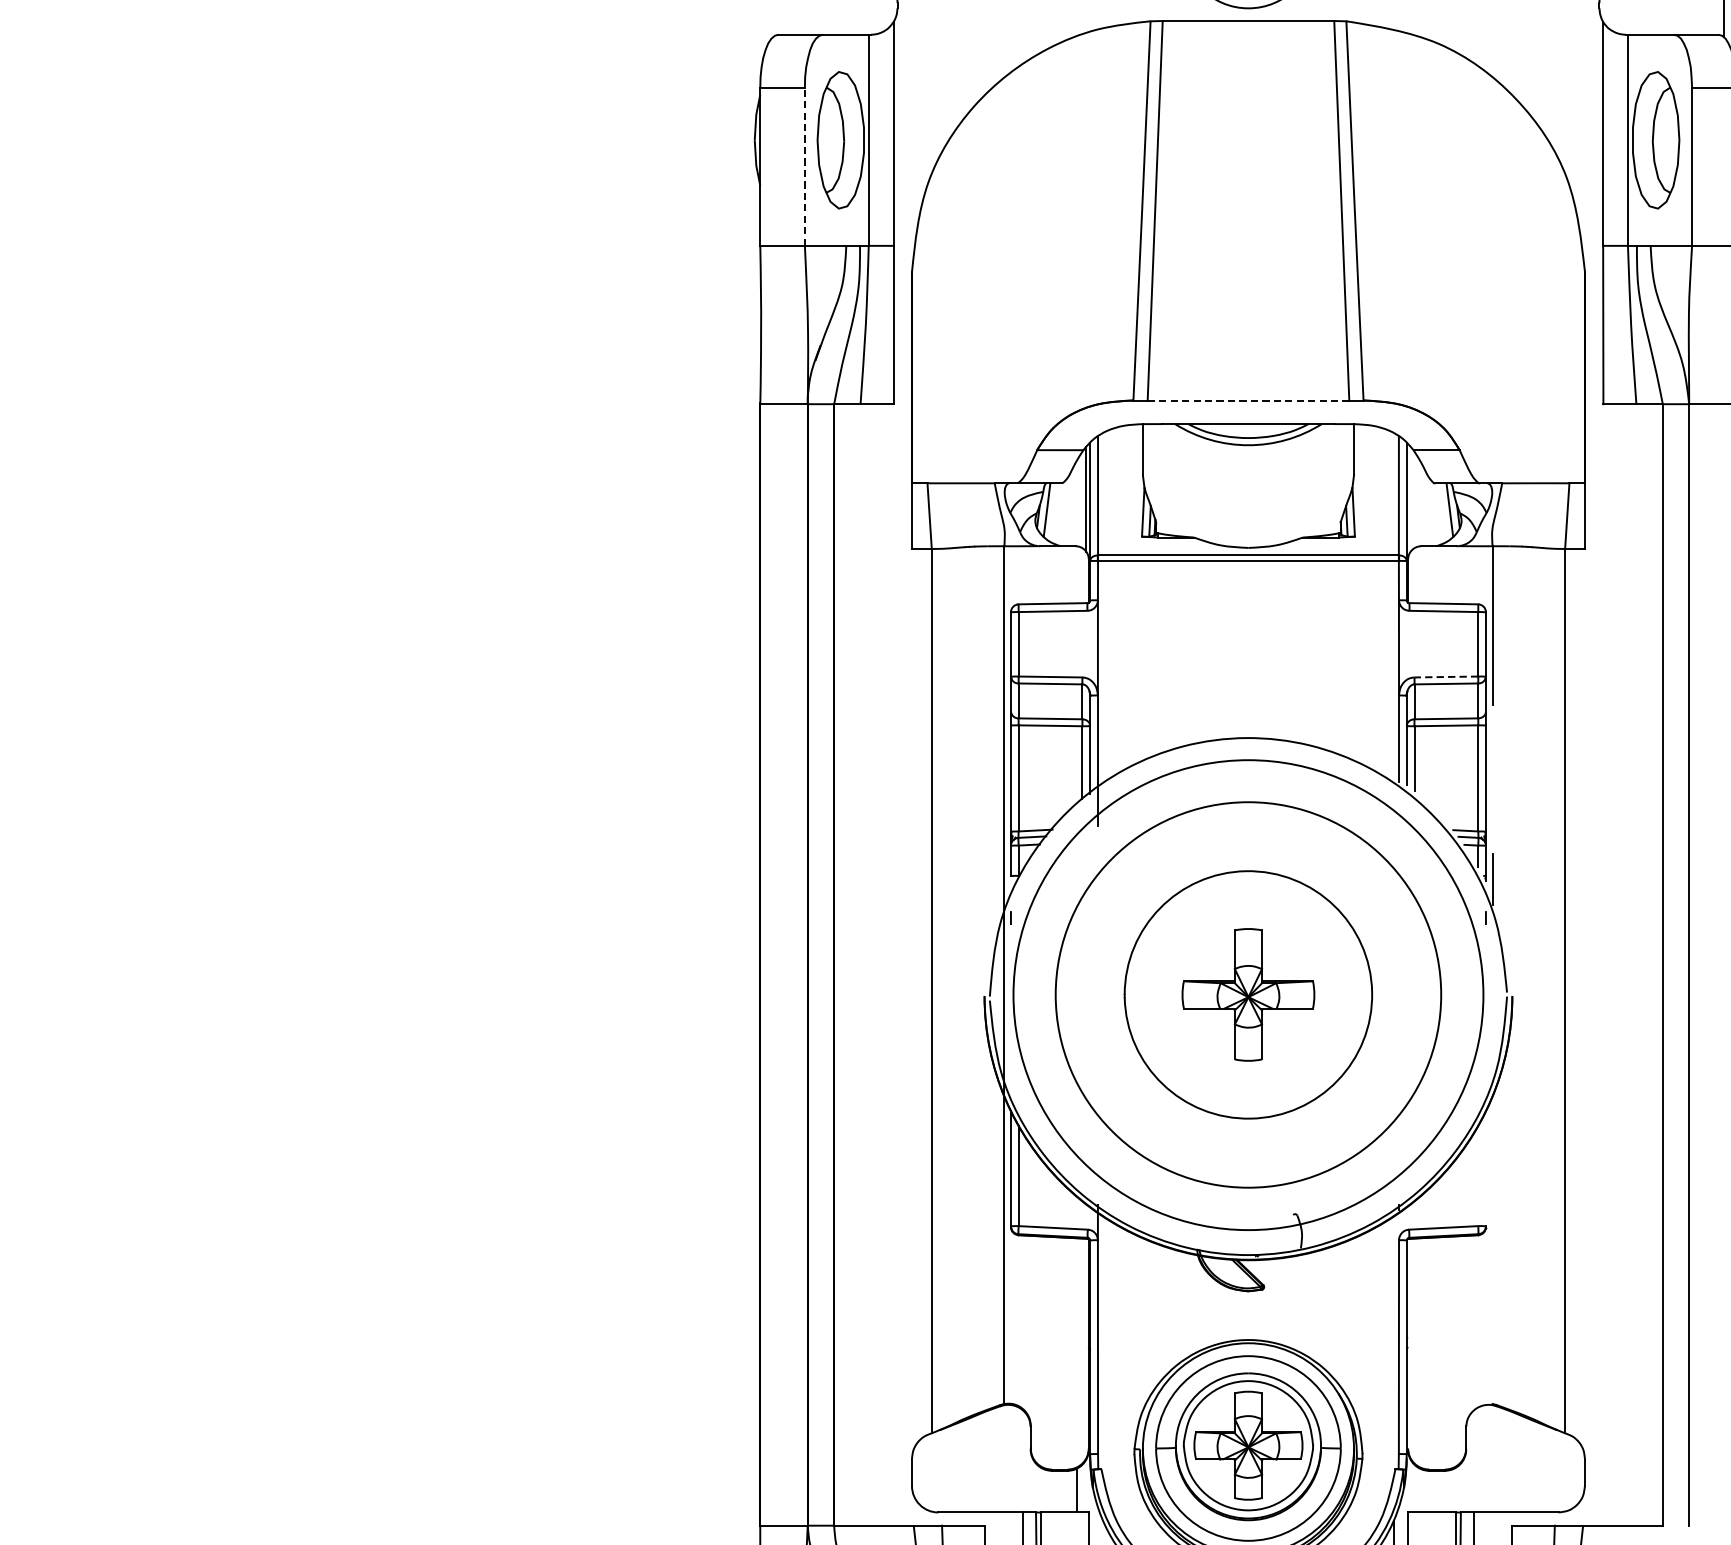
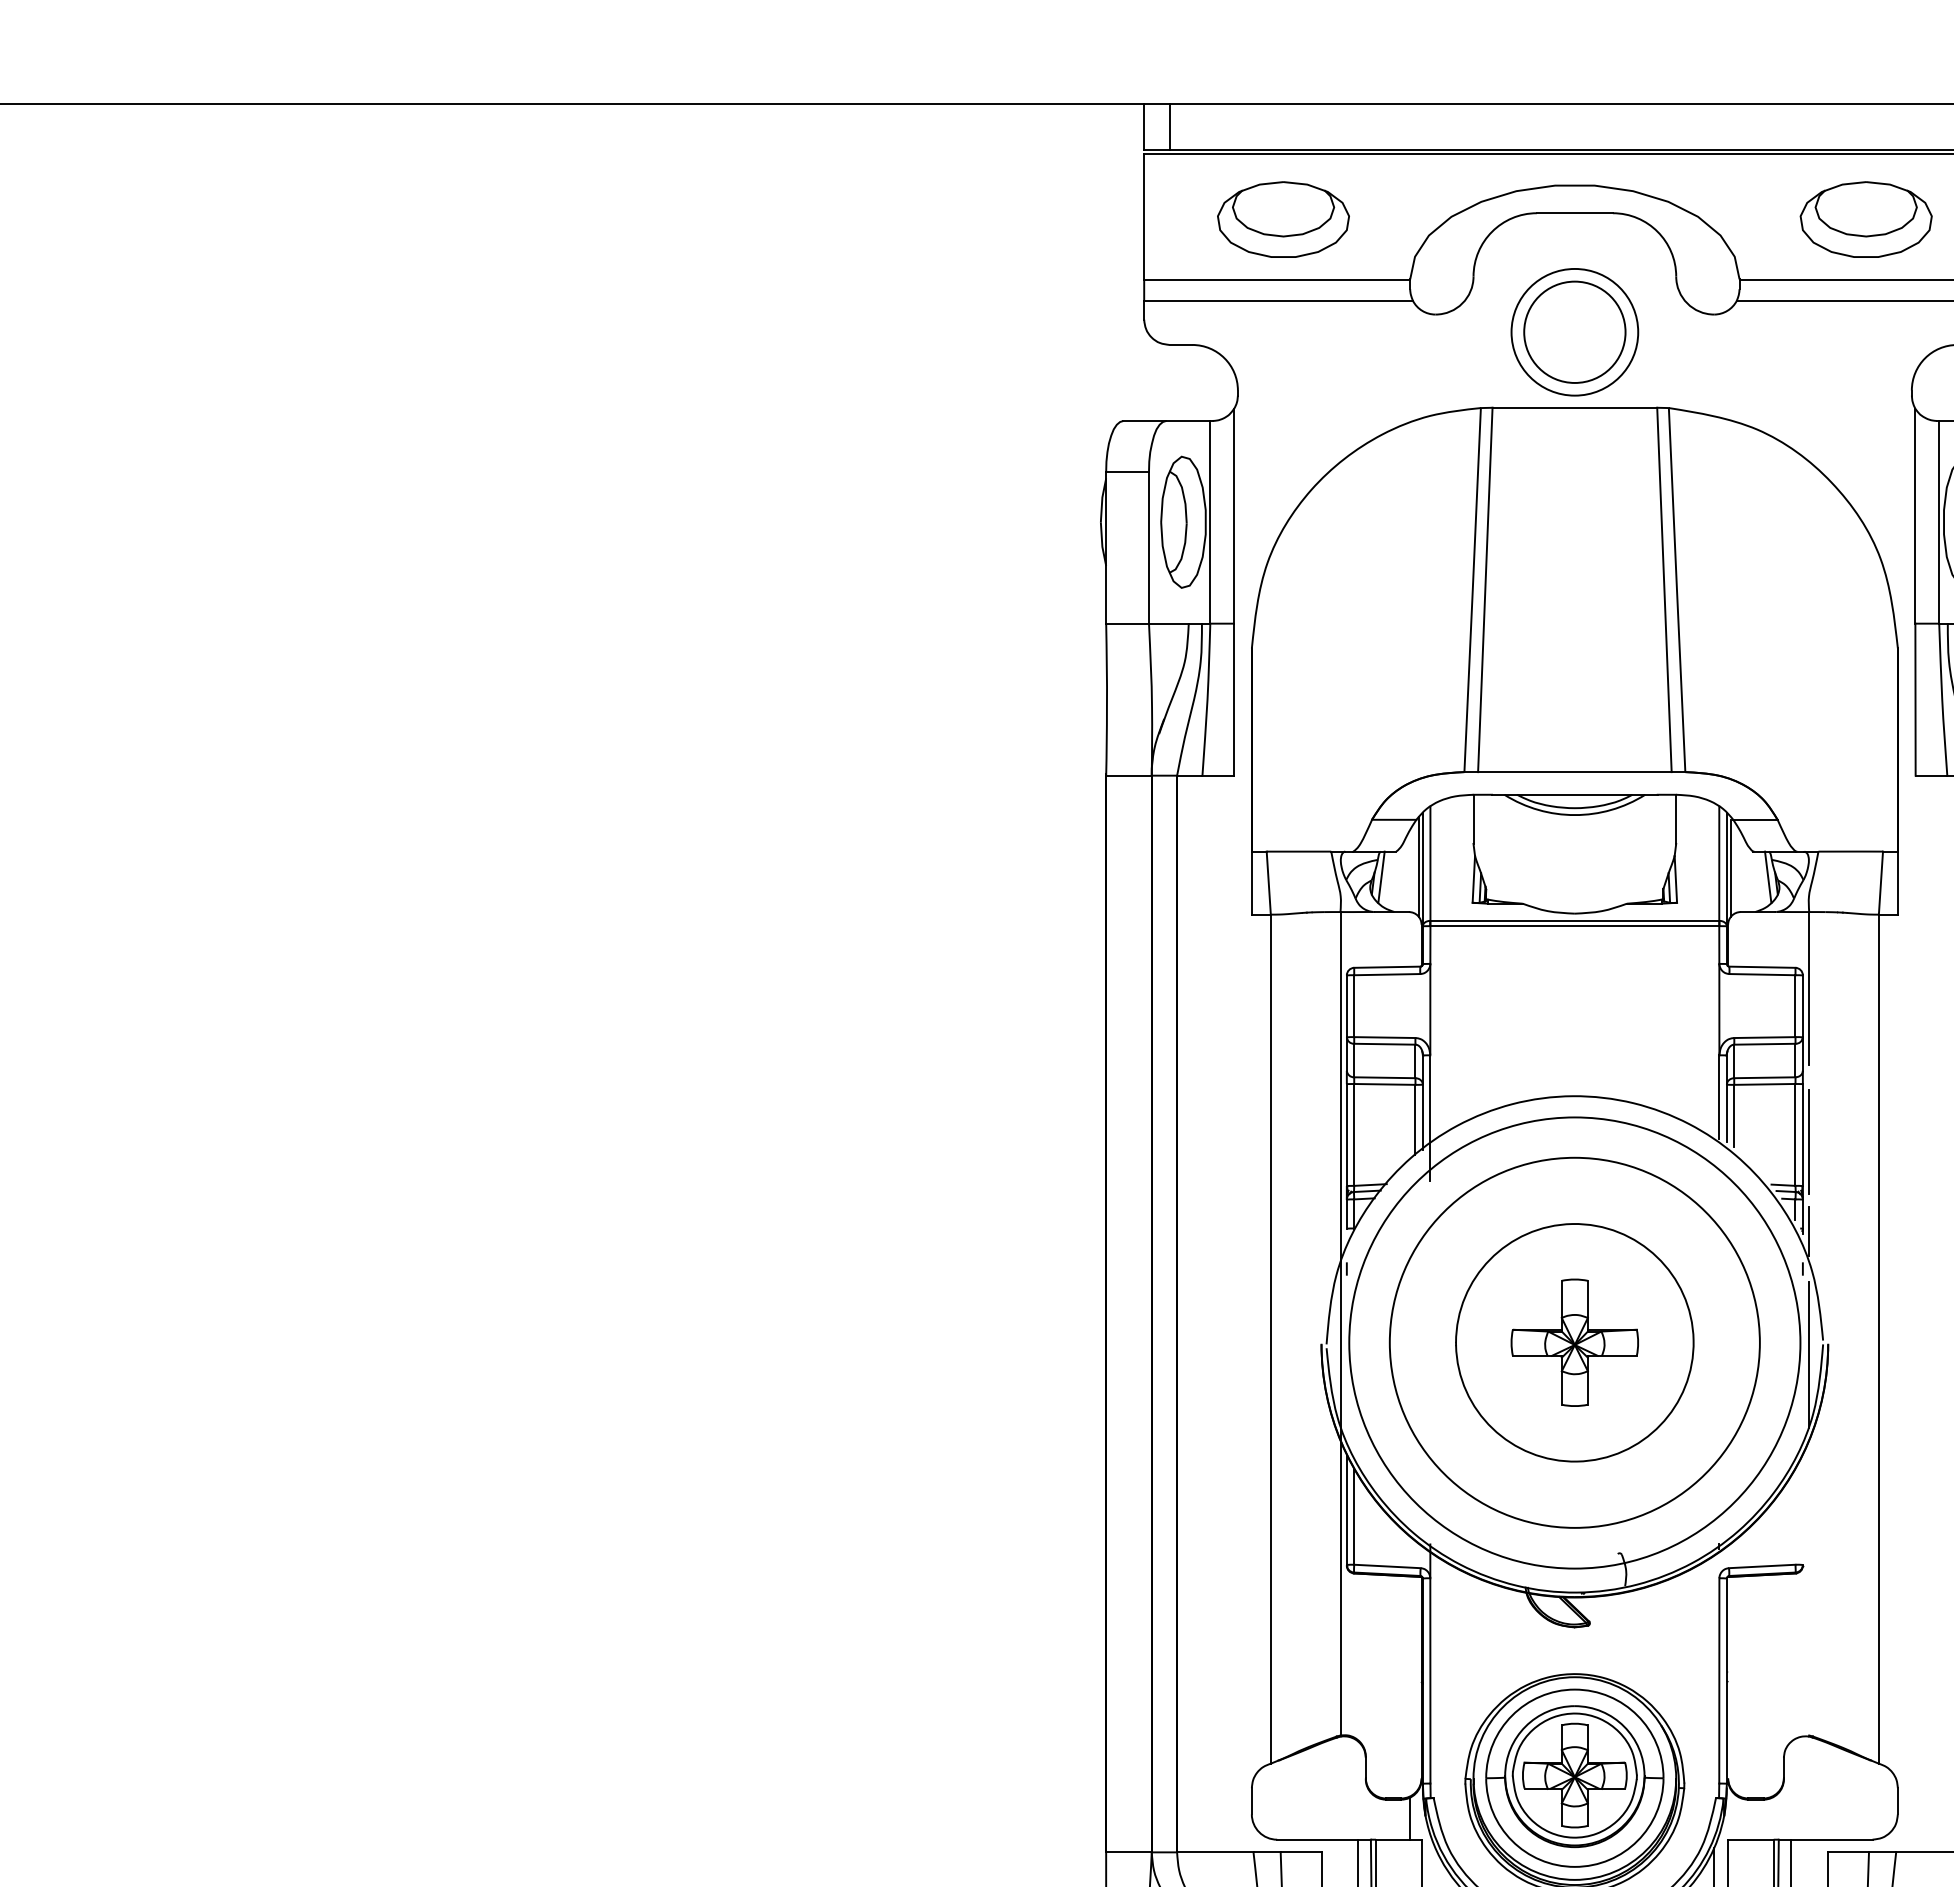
line: (805, 166) -> (1149, 547), dashed -> solid
line: (1248, 400) -> (1574, 772), dashed -> solid
line: (1410, 500) -> (1730, 868), added
line: (1445, 676) -> (1764, 1037), dashed -> solid
line: (1492, 785) -> (1809, 1141), added
line: (1492, 1007) -> (1809, 1354), added

